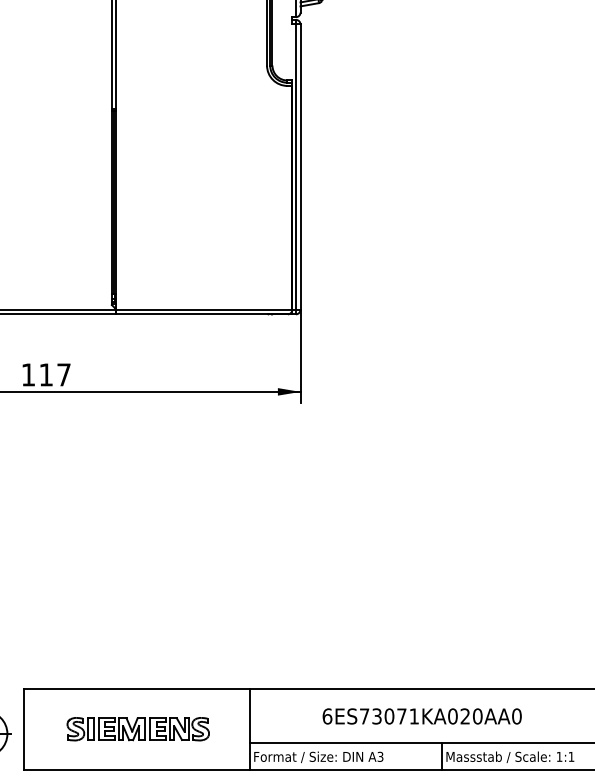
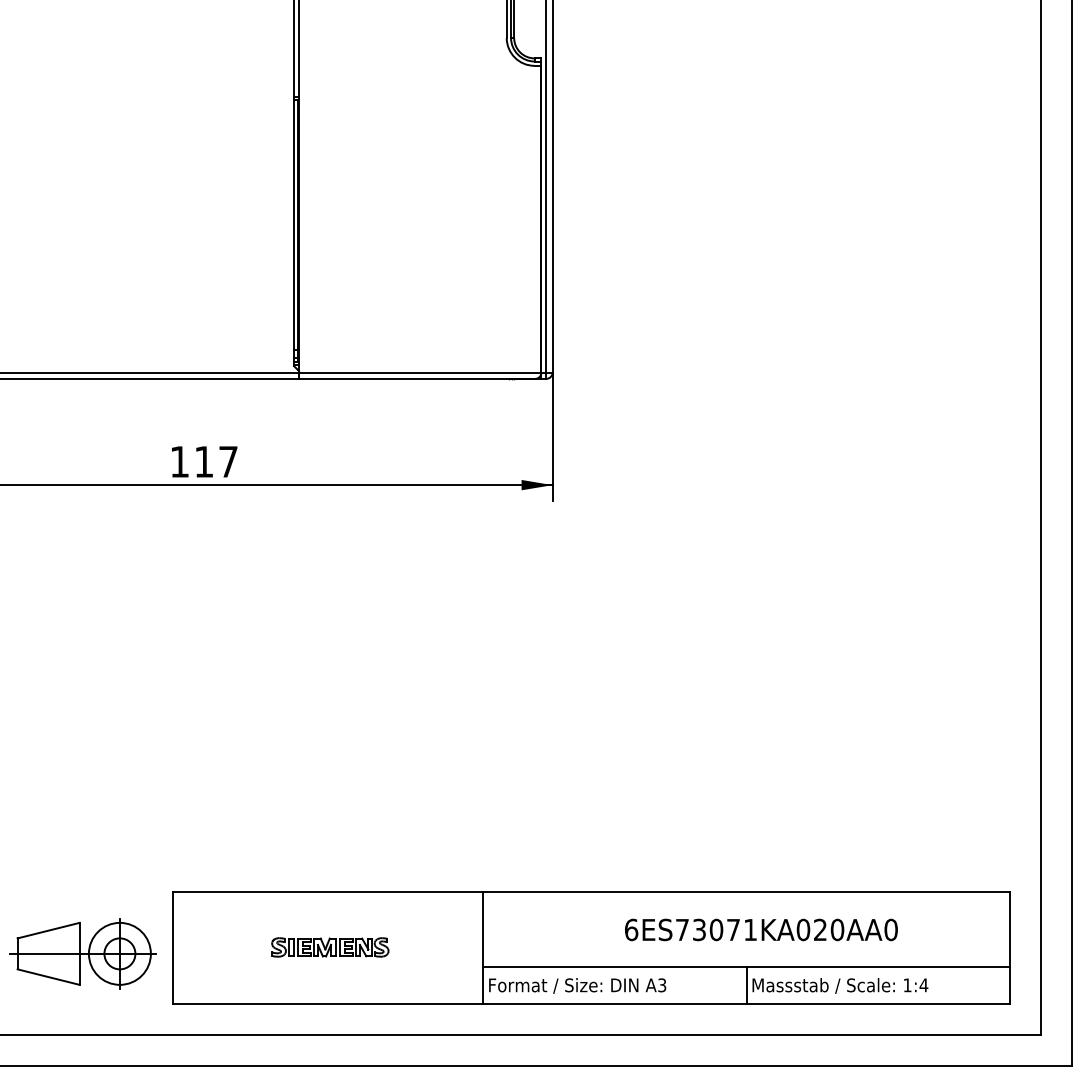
text: (422, 716) -> (761, 929), moved
part: (138, 729) -> (330, 947), size x0.6
text: (571, 756) -> (923, 985), 1:1 -> 1:4

